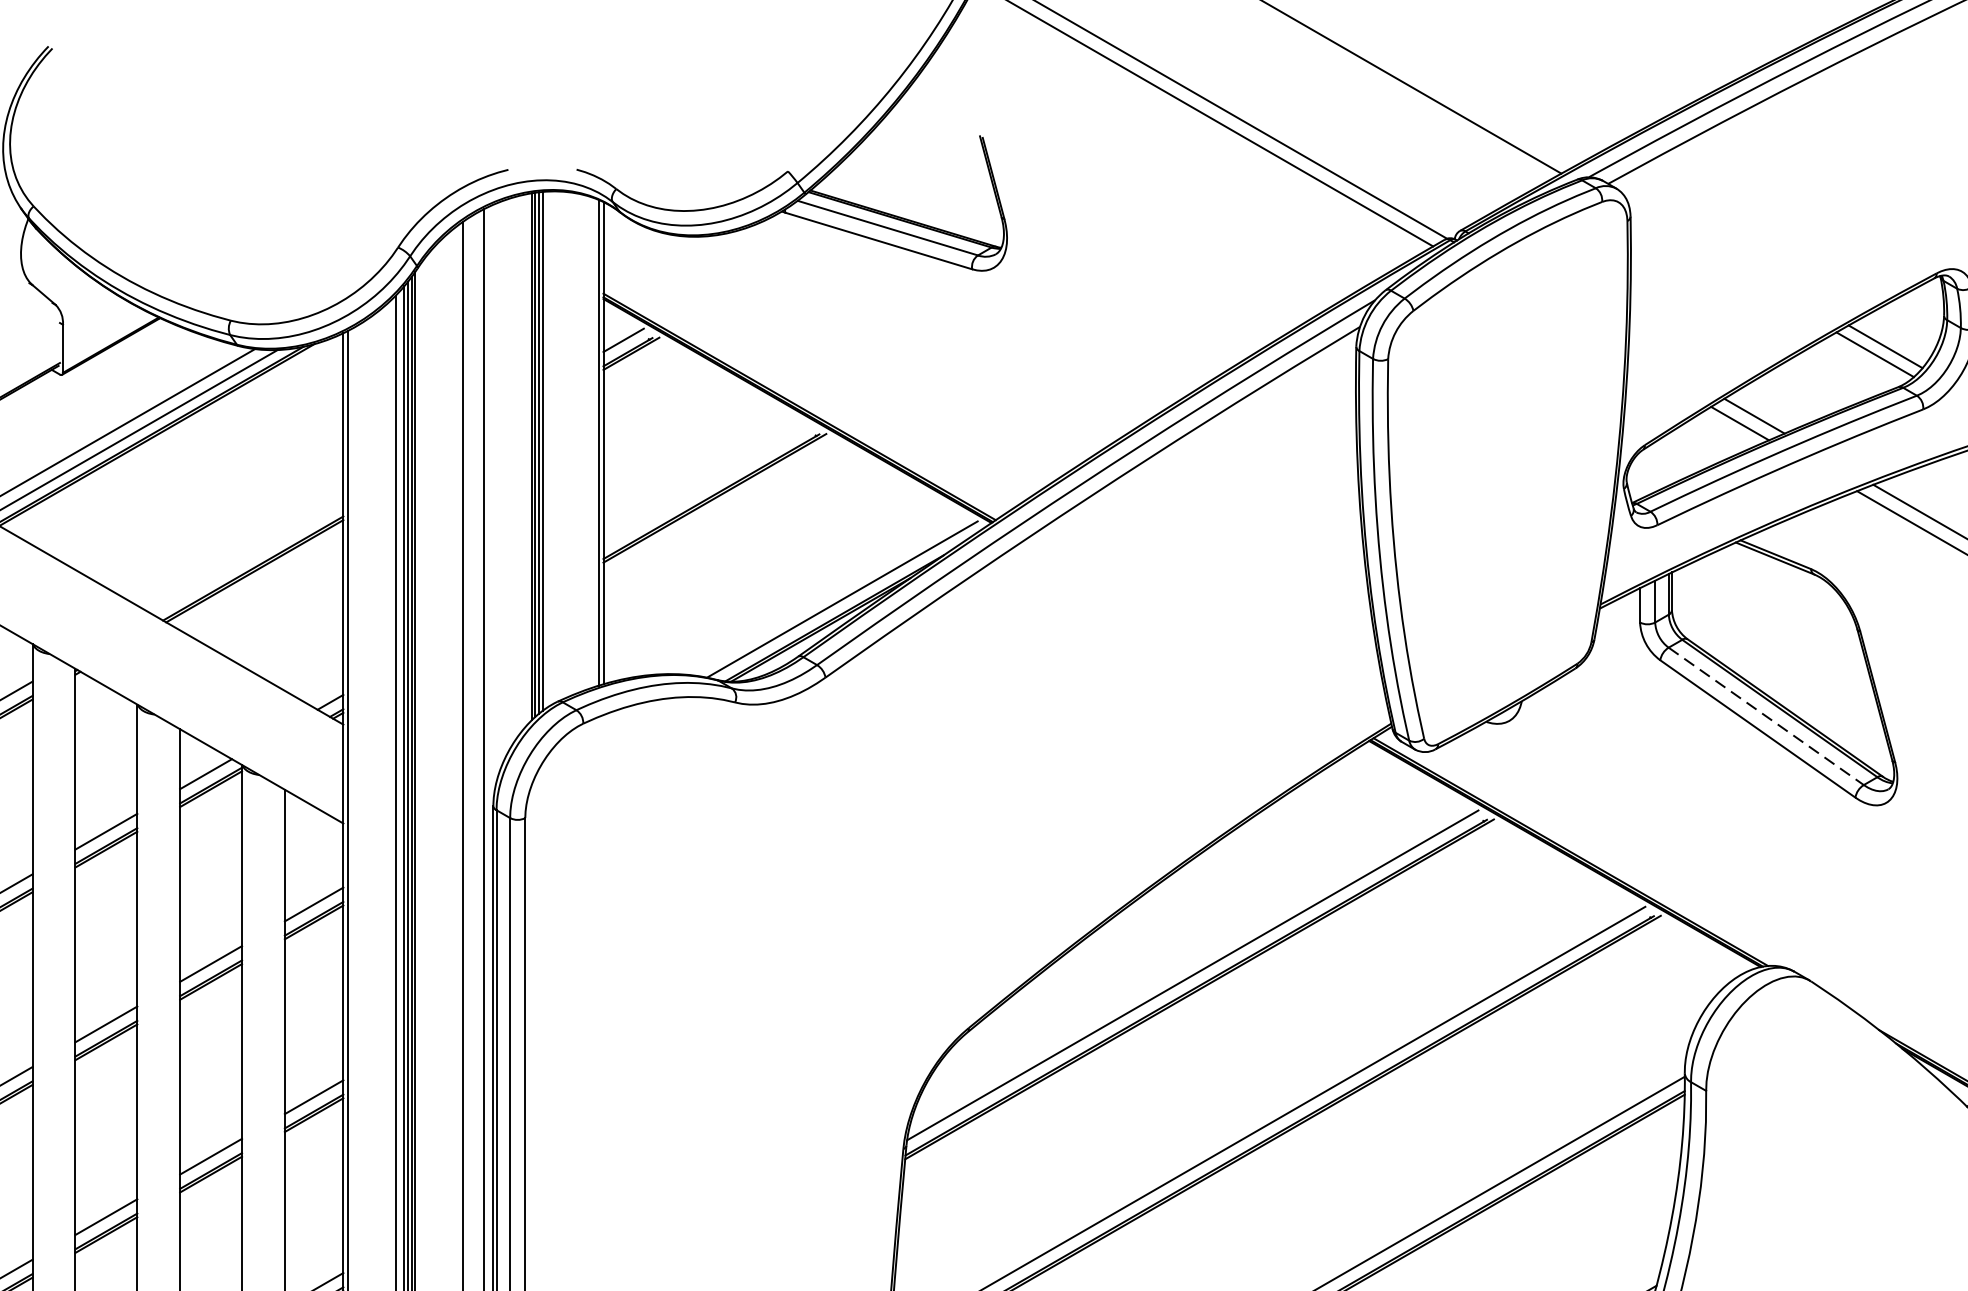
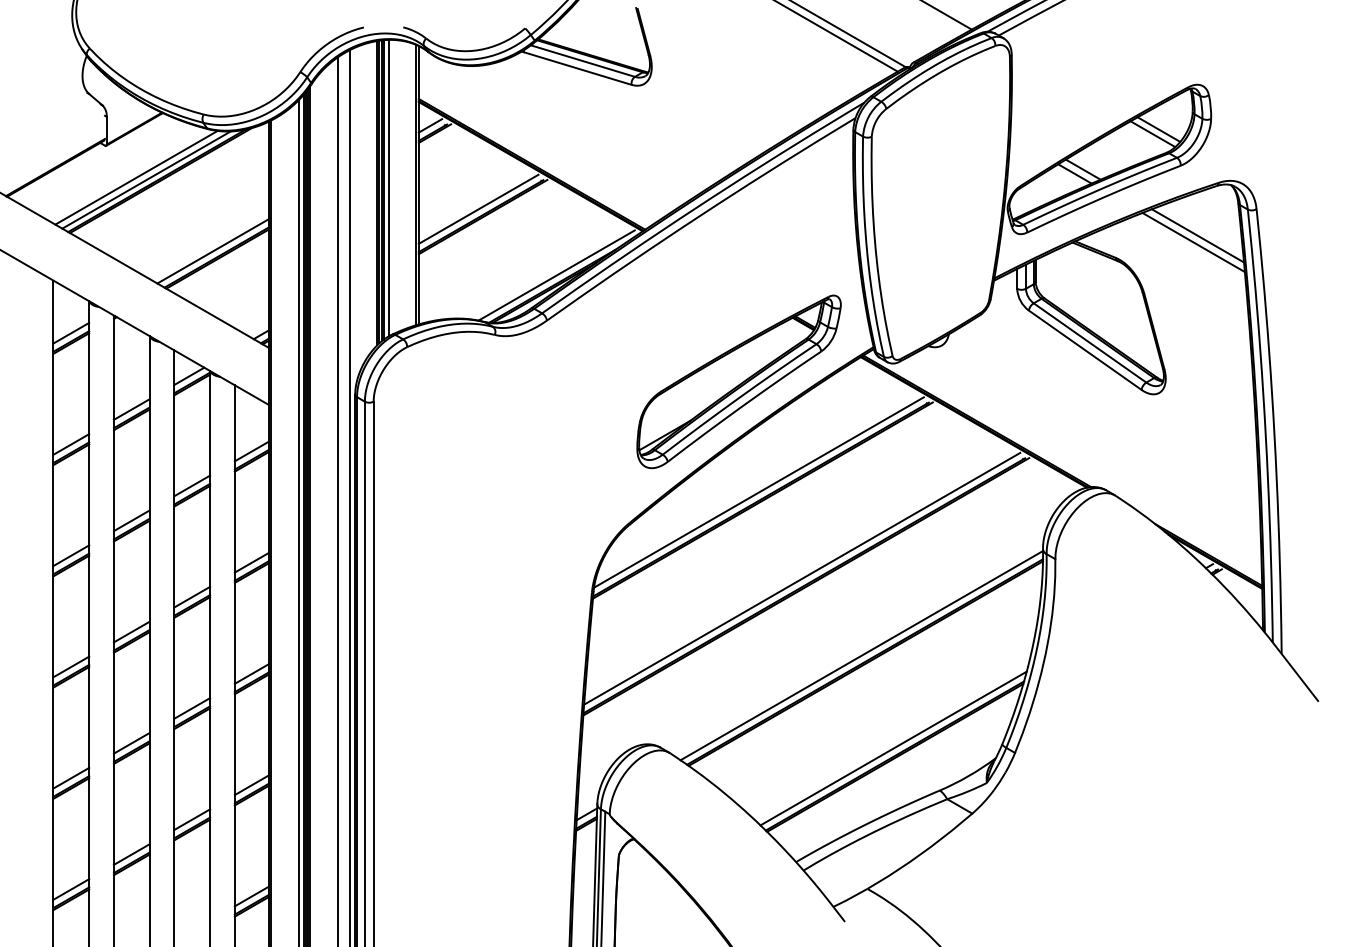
line: (551, 447) -> (388, 187), added
line: (706, 483) -> (478, 208), added
line: (246, 557) -> (212, 251), added
line: (1767, 715) -> (1090, 342), dashed -> solid
part: (1157, 783) -> (738, 381), added

